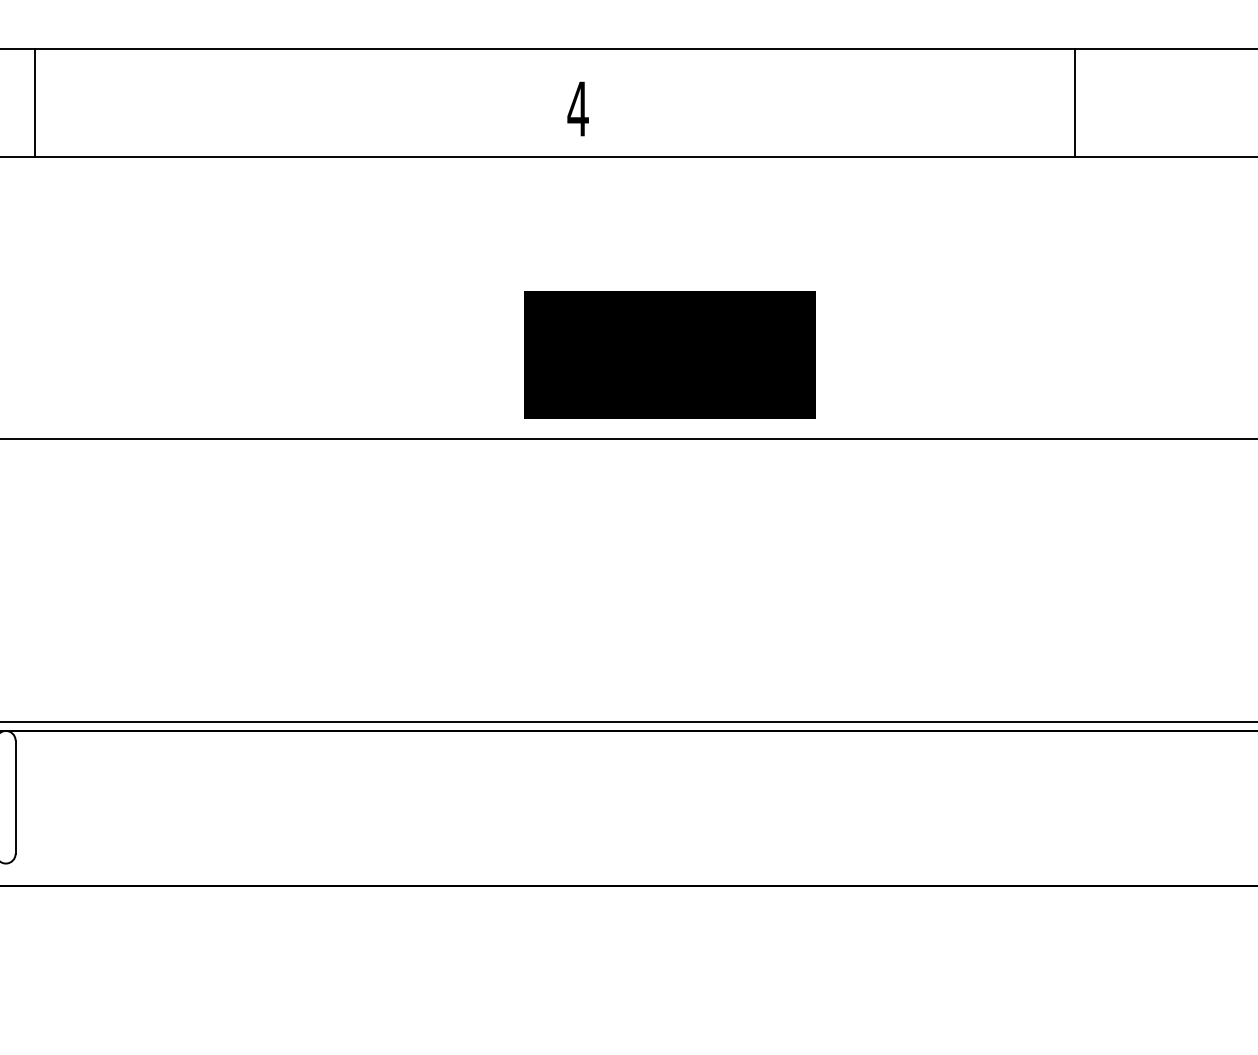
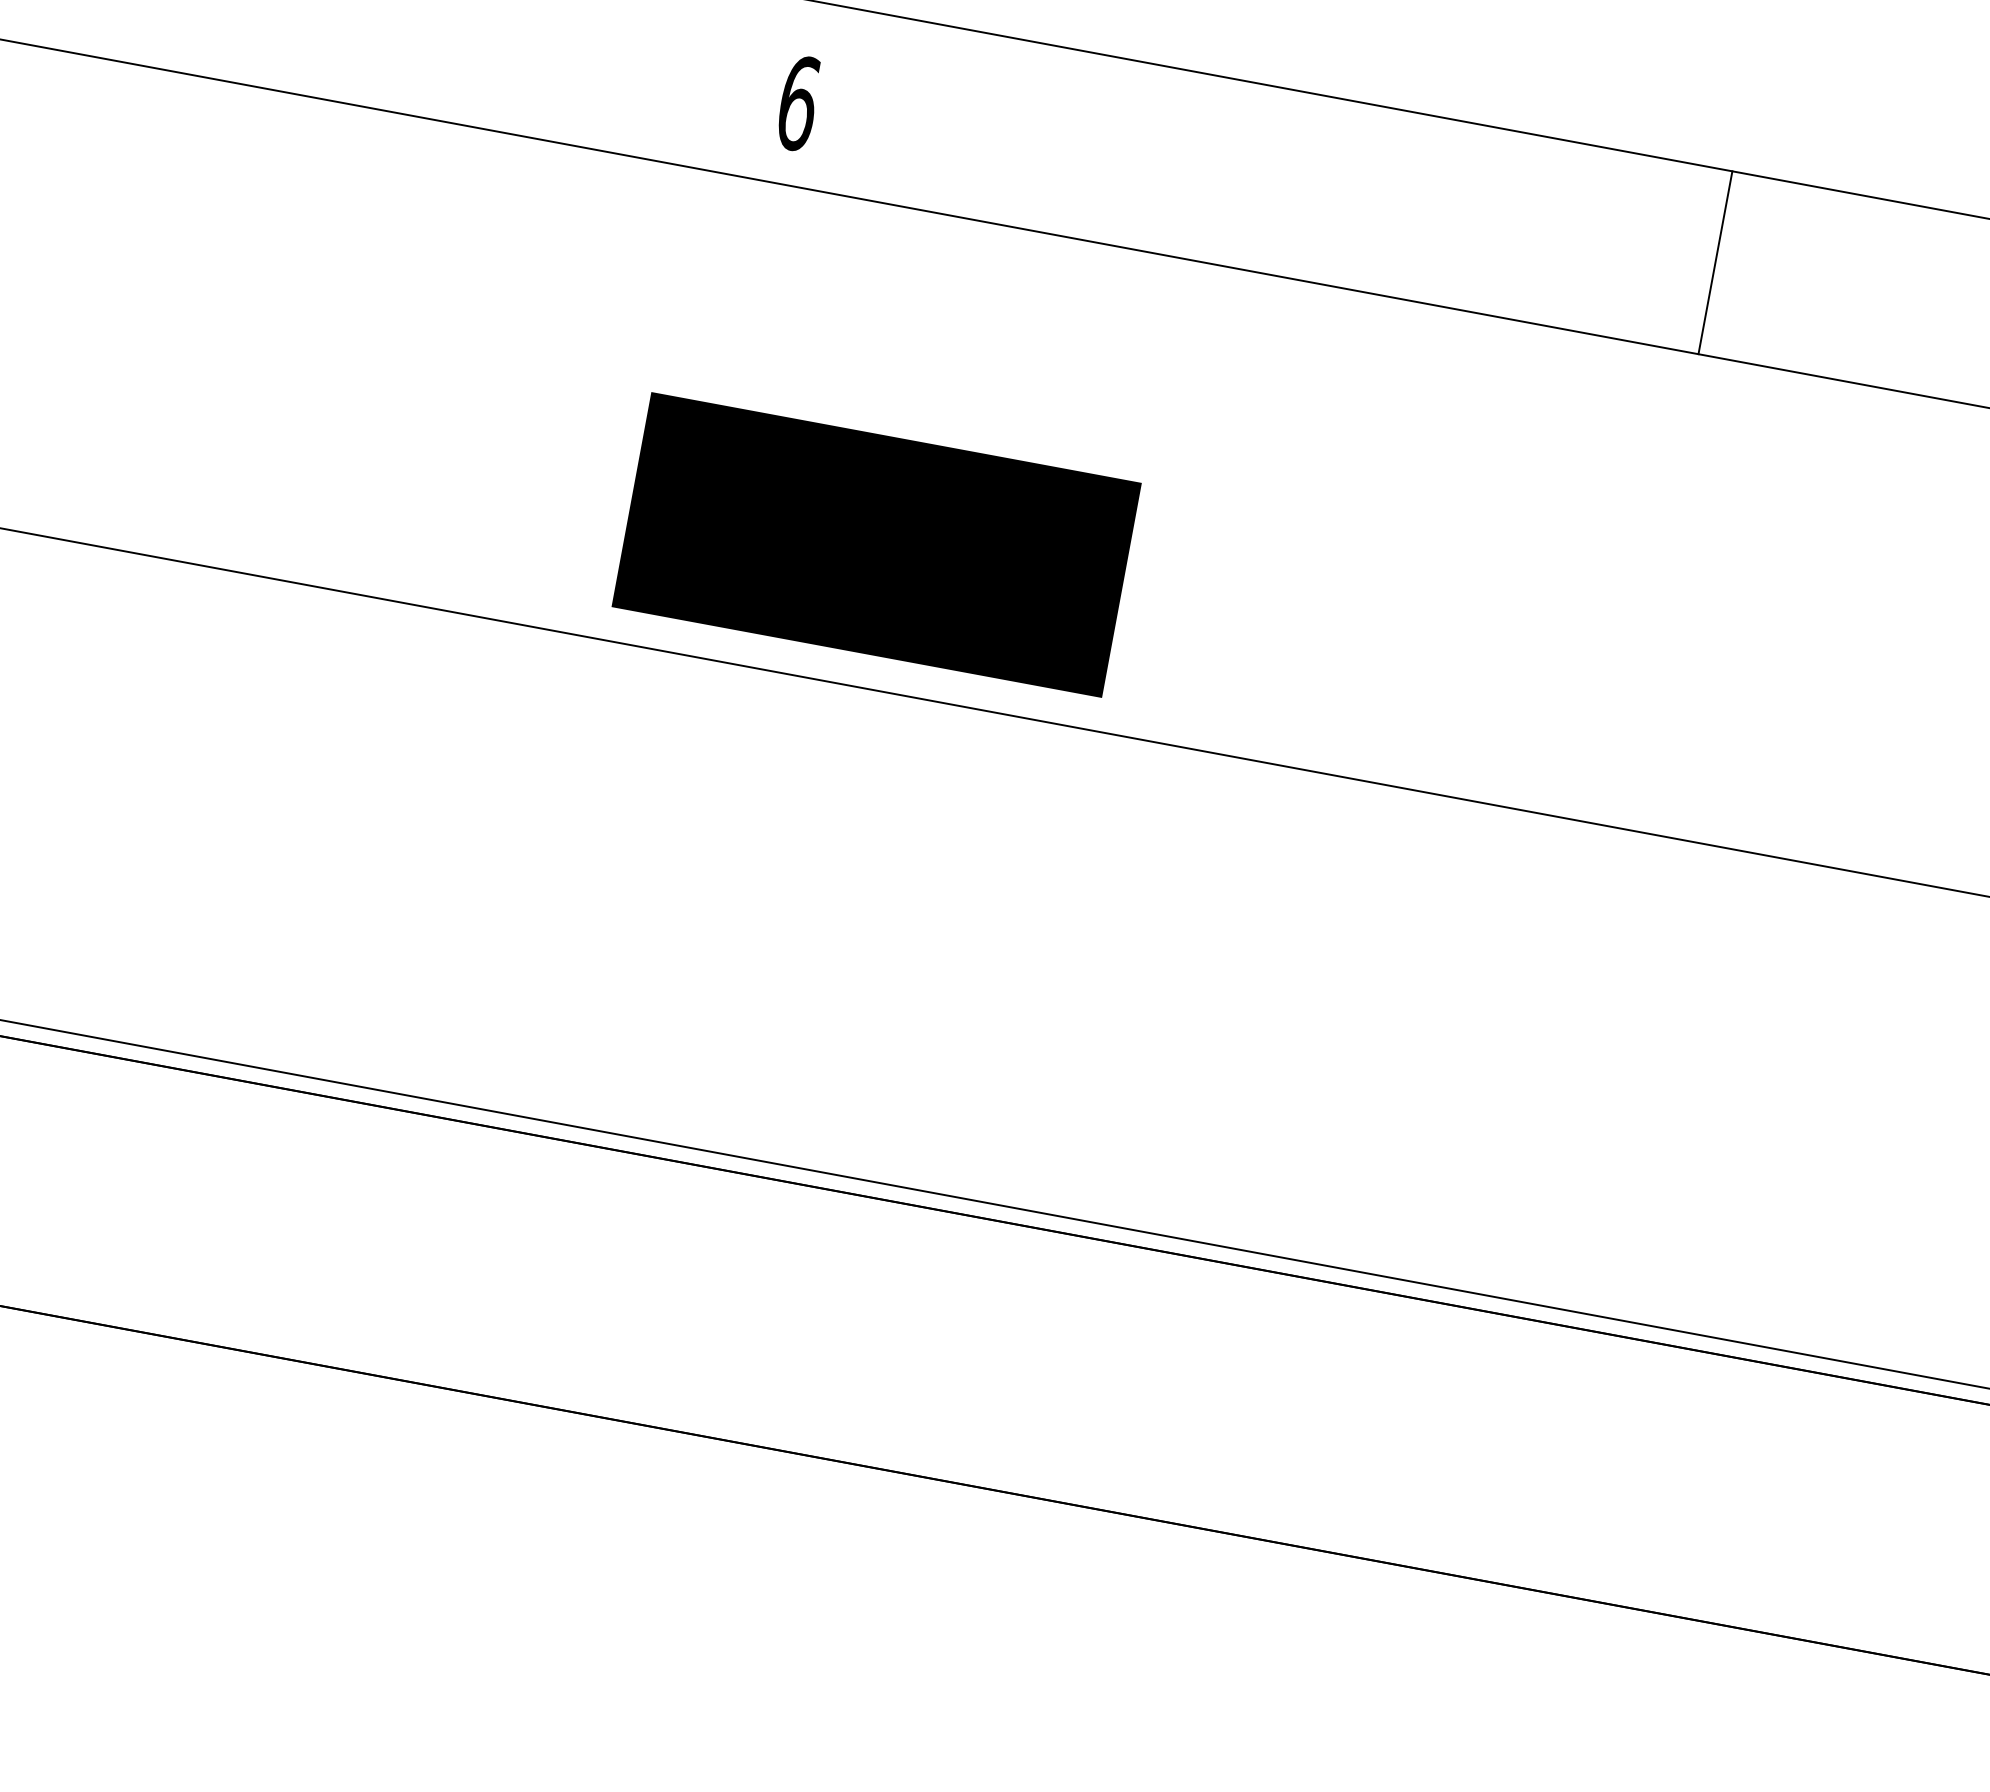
line: (1074, 102) -> (1714, 261), moved
text: (577, 108) -> (797, 102), 4 -> 6

